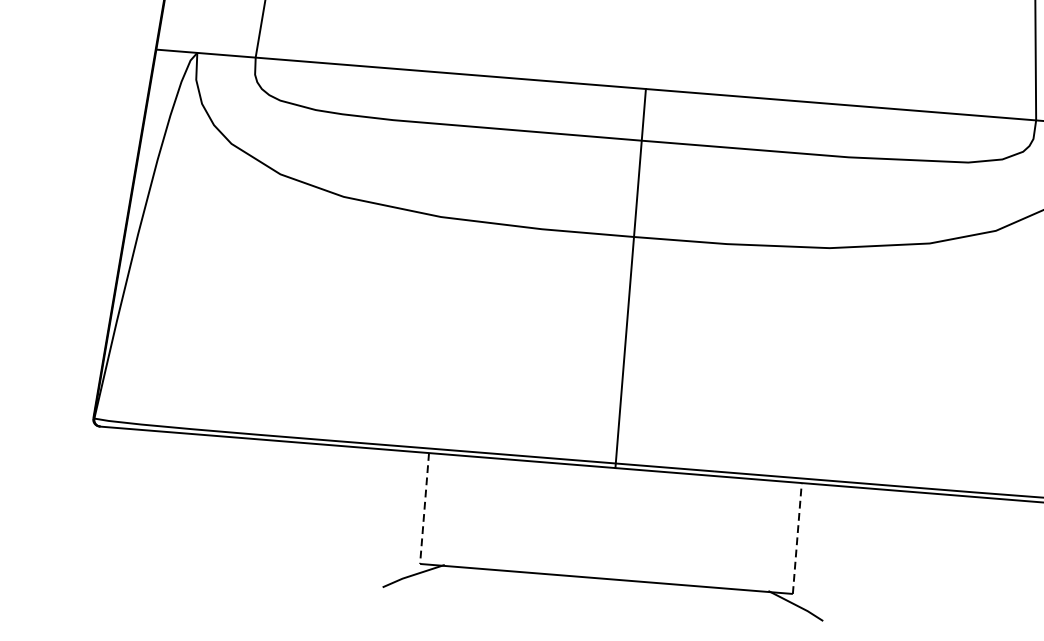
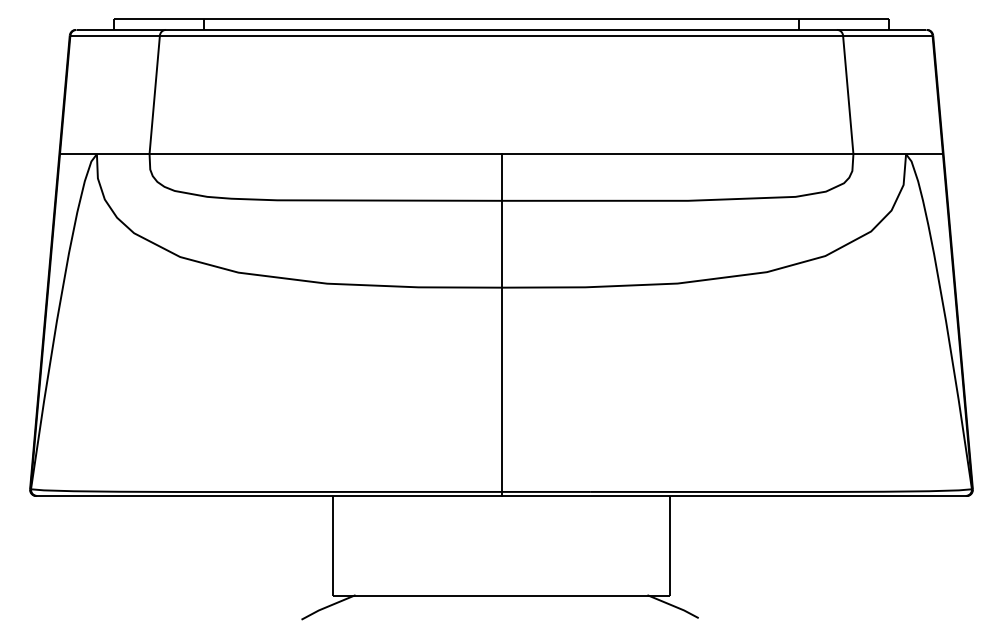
line: (424, 509) -> (333, 546), dashed -> solid
line: (797, 537) -> (669, 545), dashed -> solid

